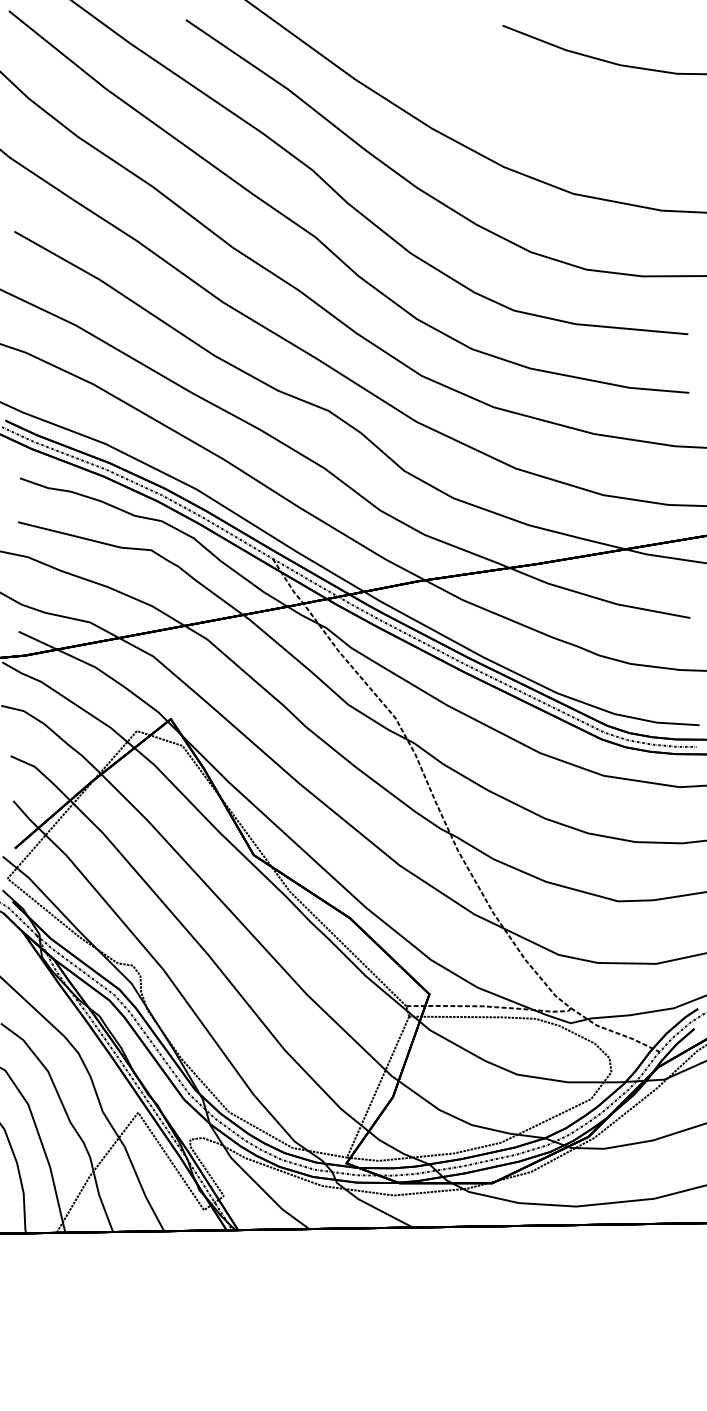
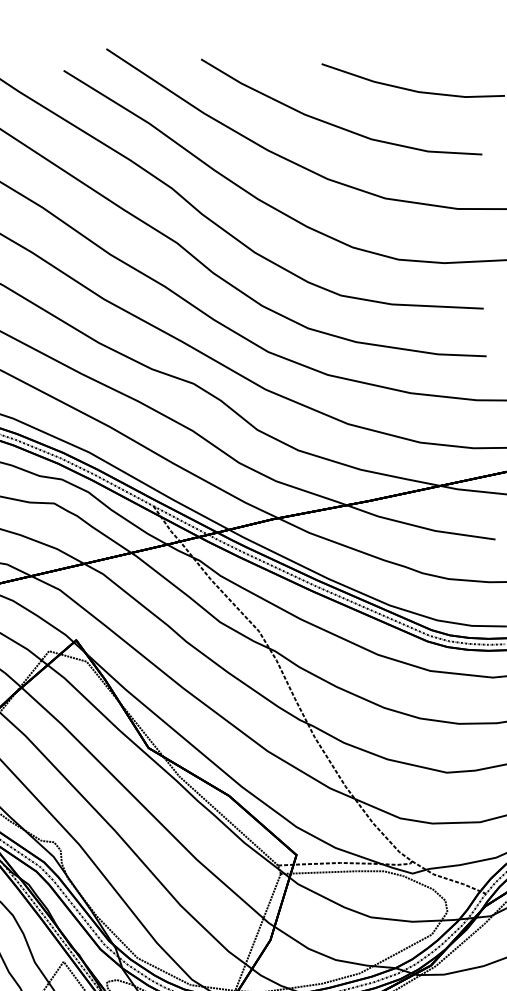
curve: (517, 101) -> (336, 125), added

